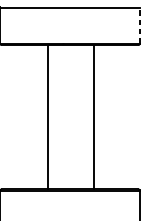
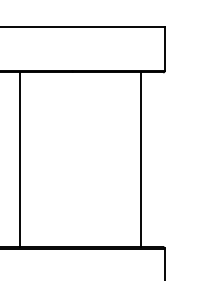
line: (140, 25) -> (165, 48), dashed -> solid
line: (47, 116) -> (20, 159), moved
line: (93, 116) -> (140, 159), moved

